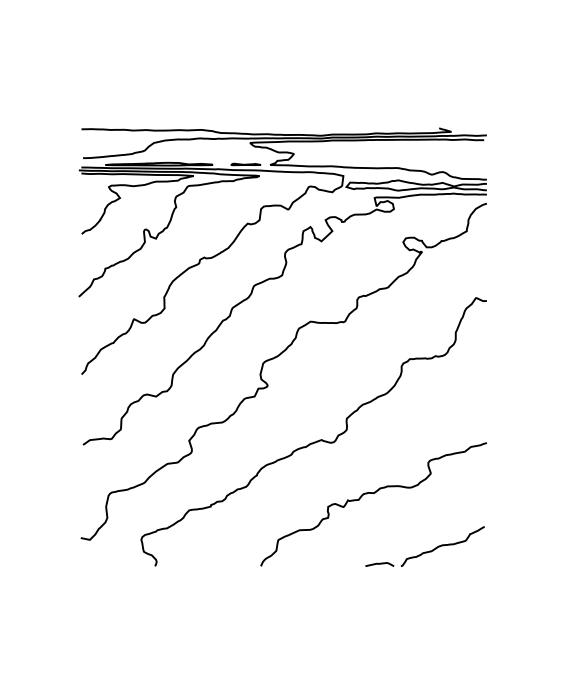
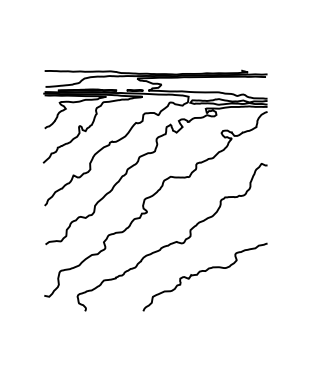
part: (424, 546) -> (233, 300), removed

